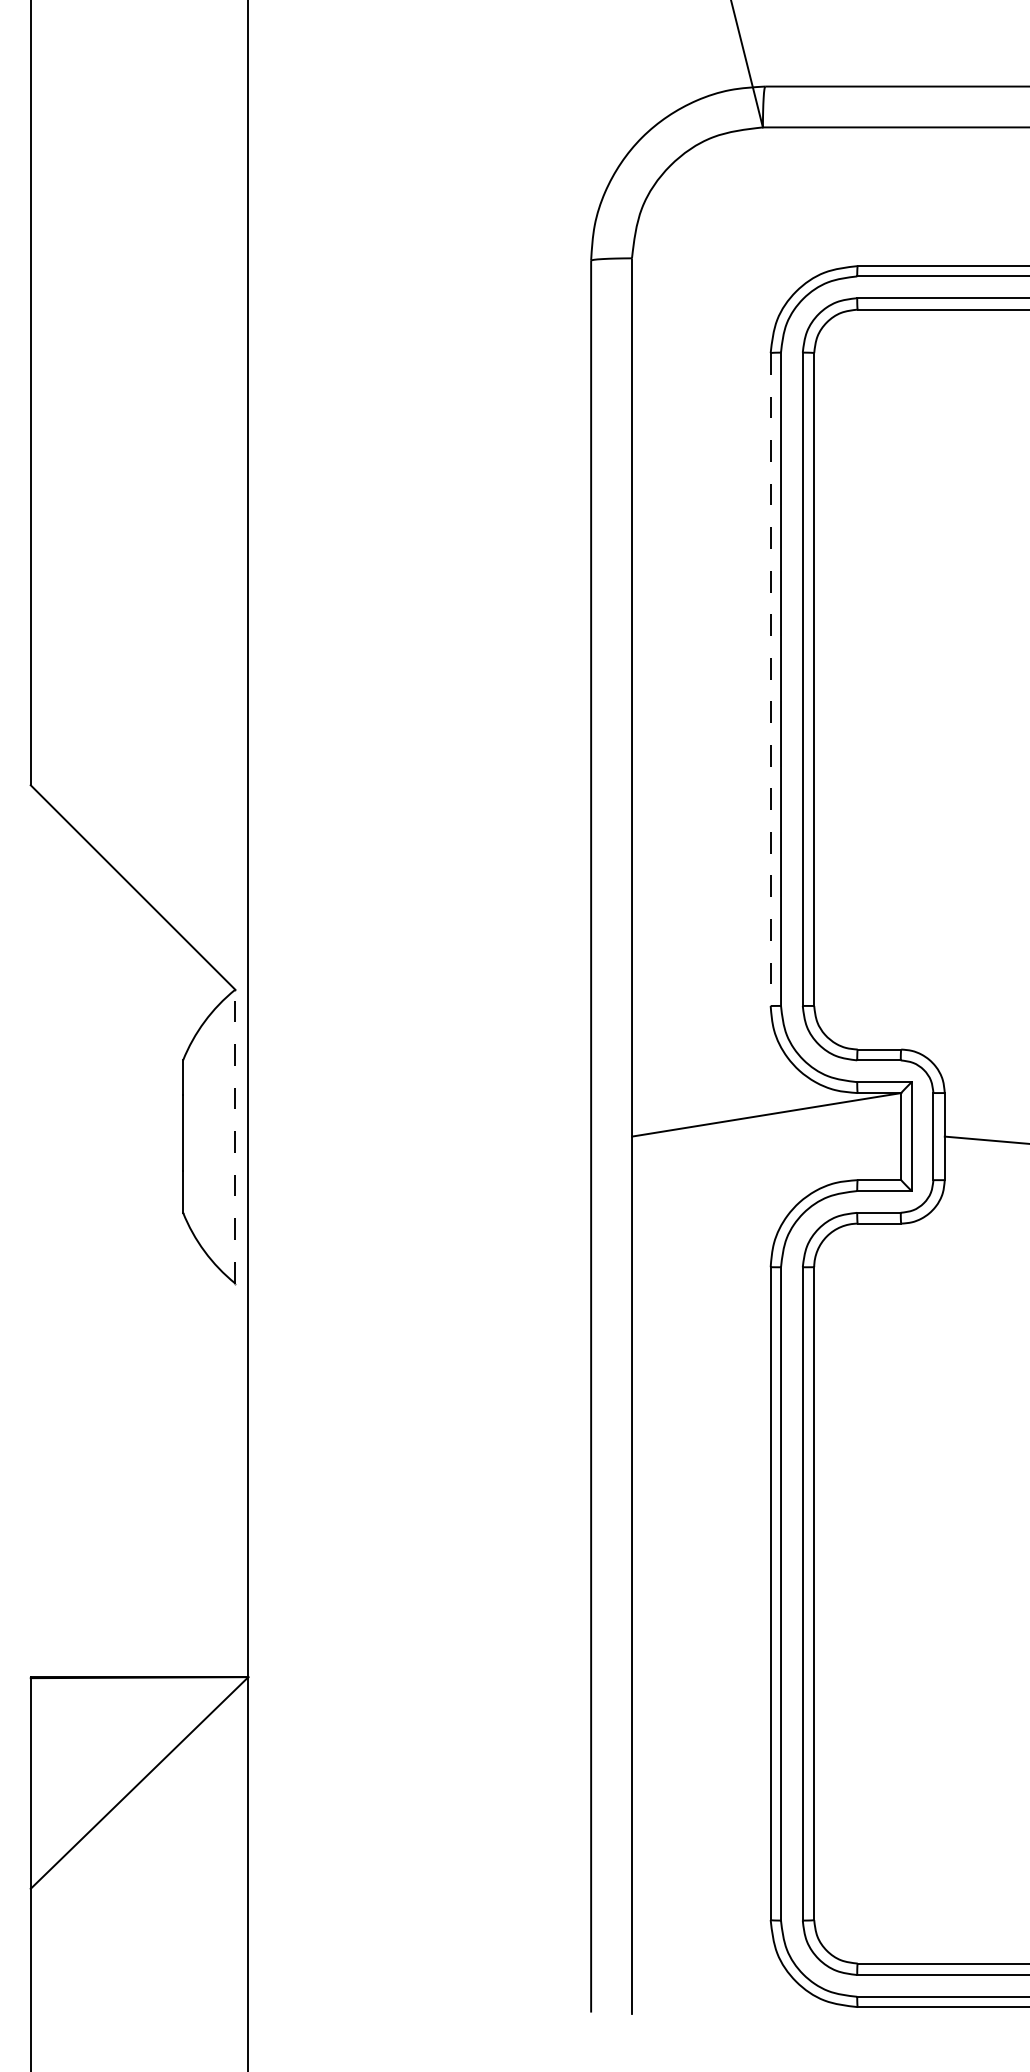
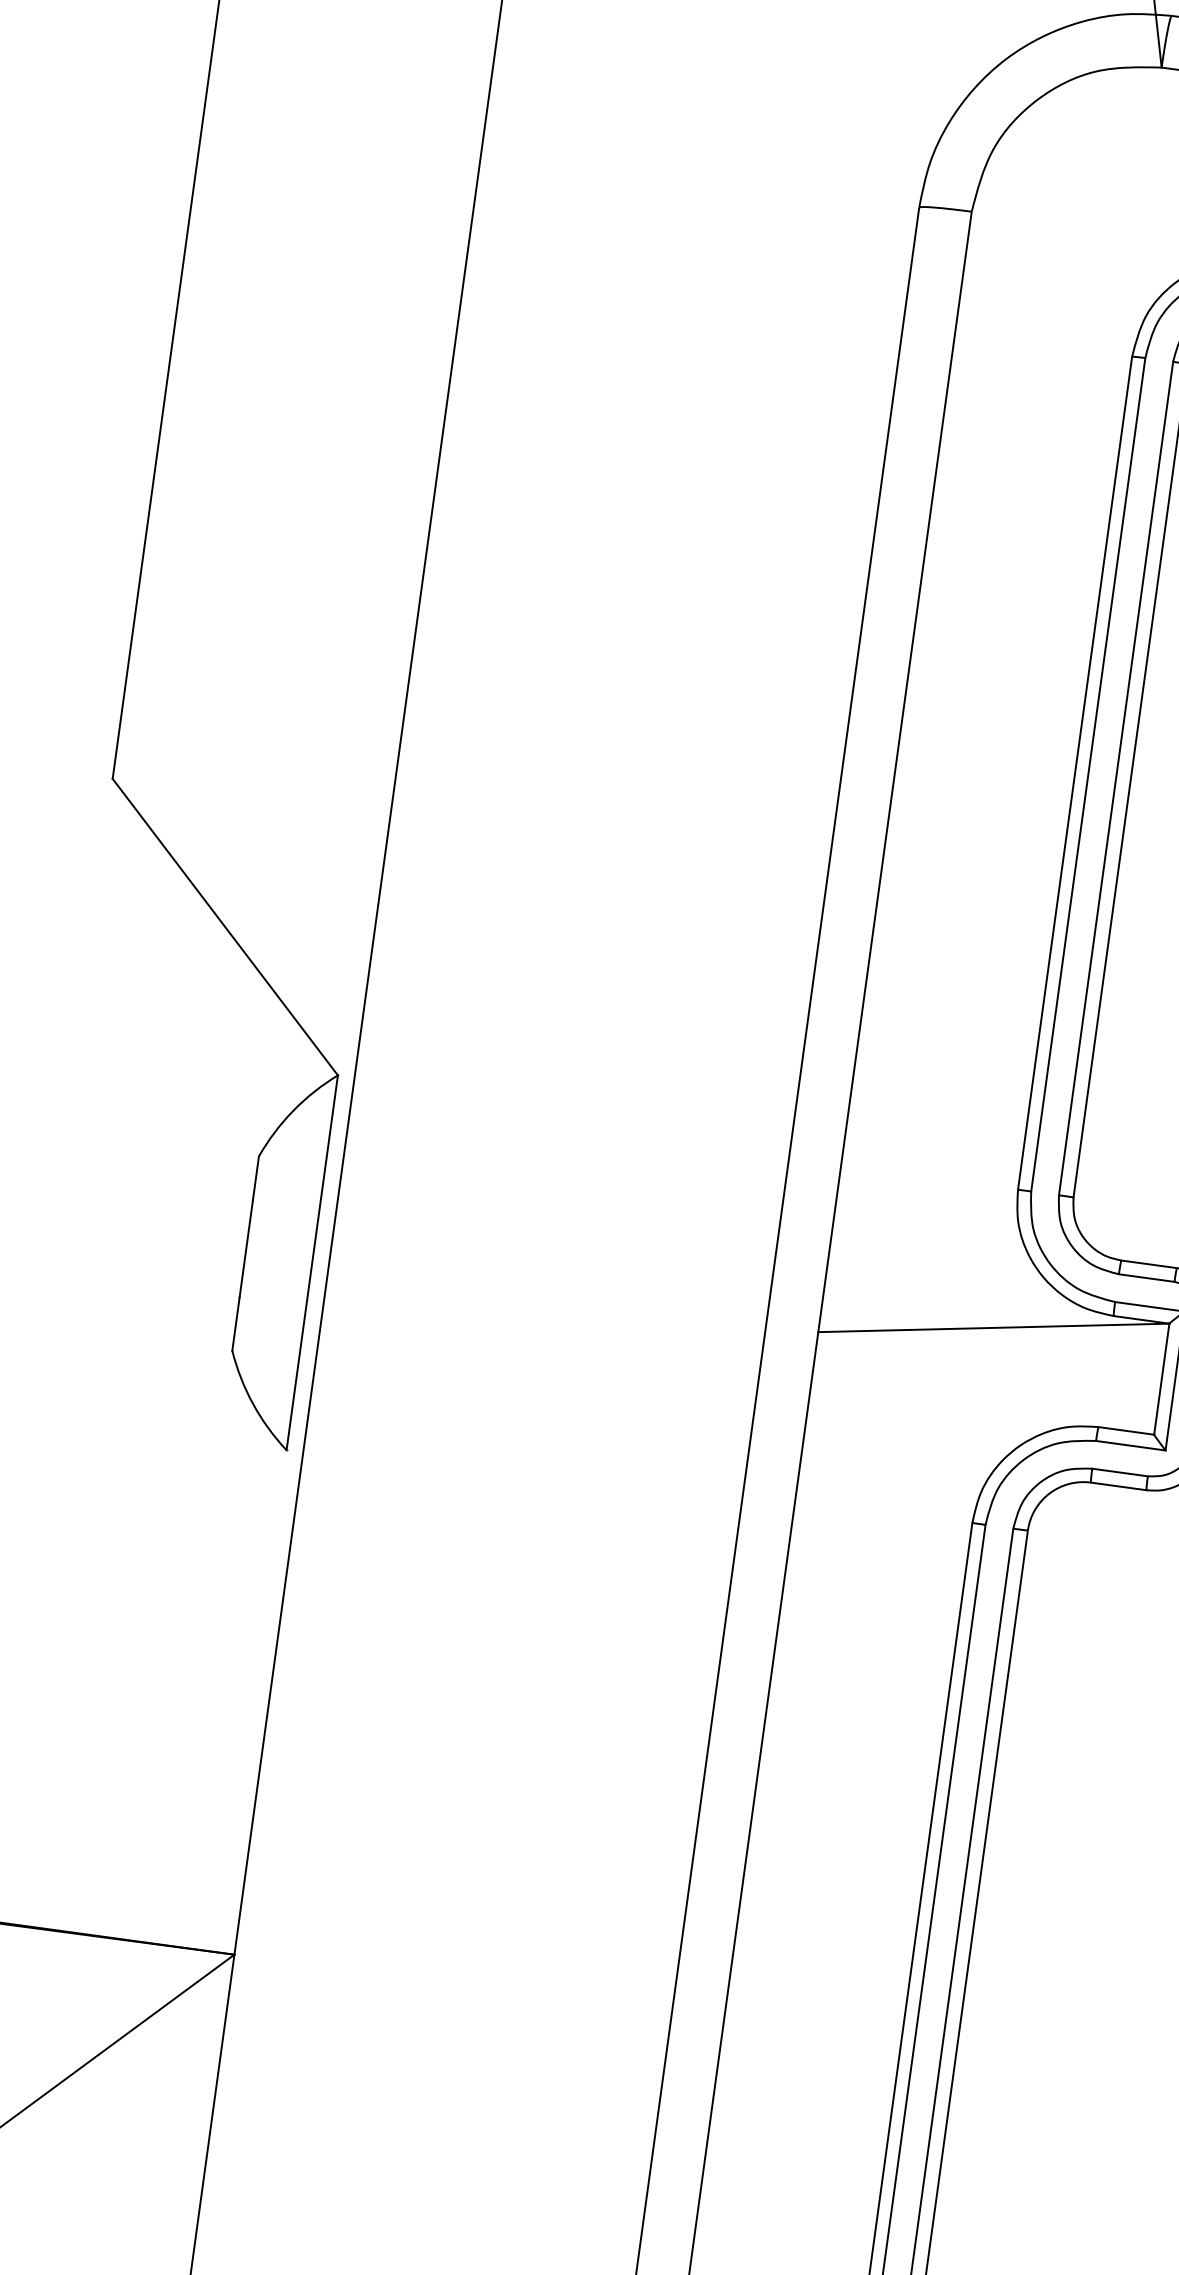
line: (770, 680) -> (1074, 774), dashed -> solid
line: (235, 1136) -> (312, 1262), dashed -> solid

